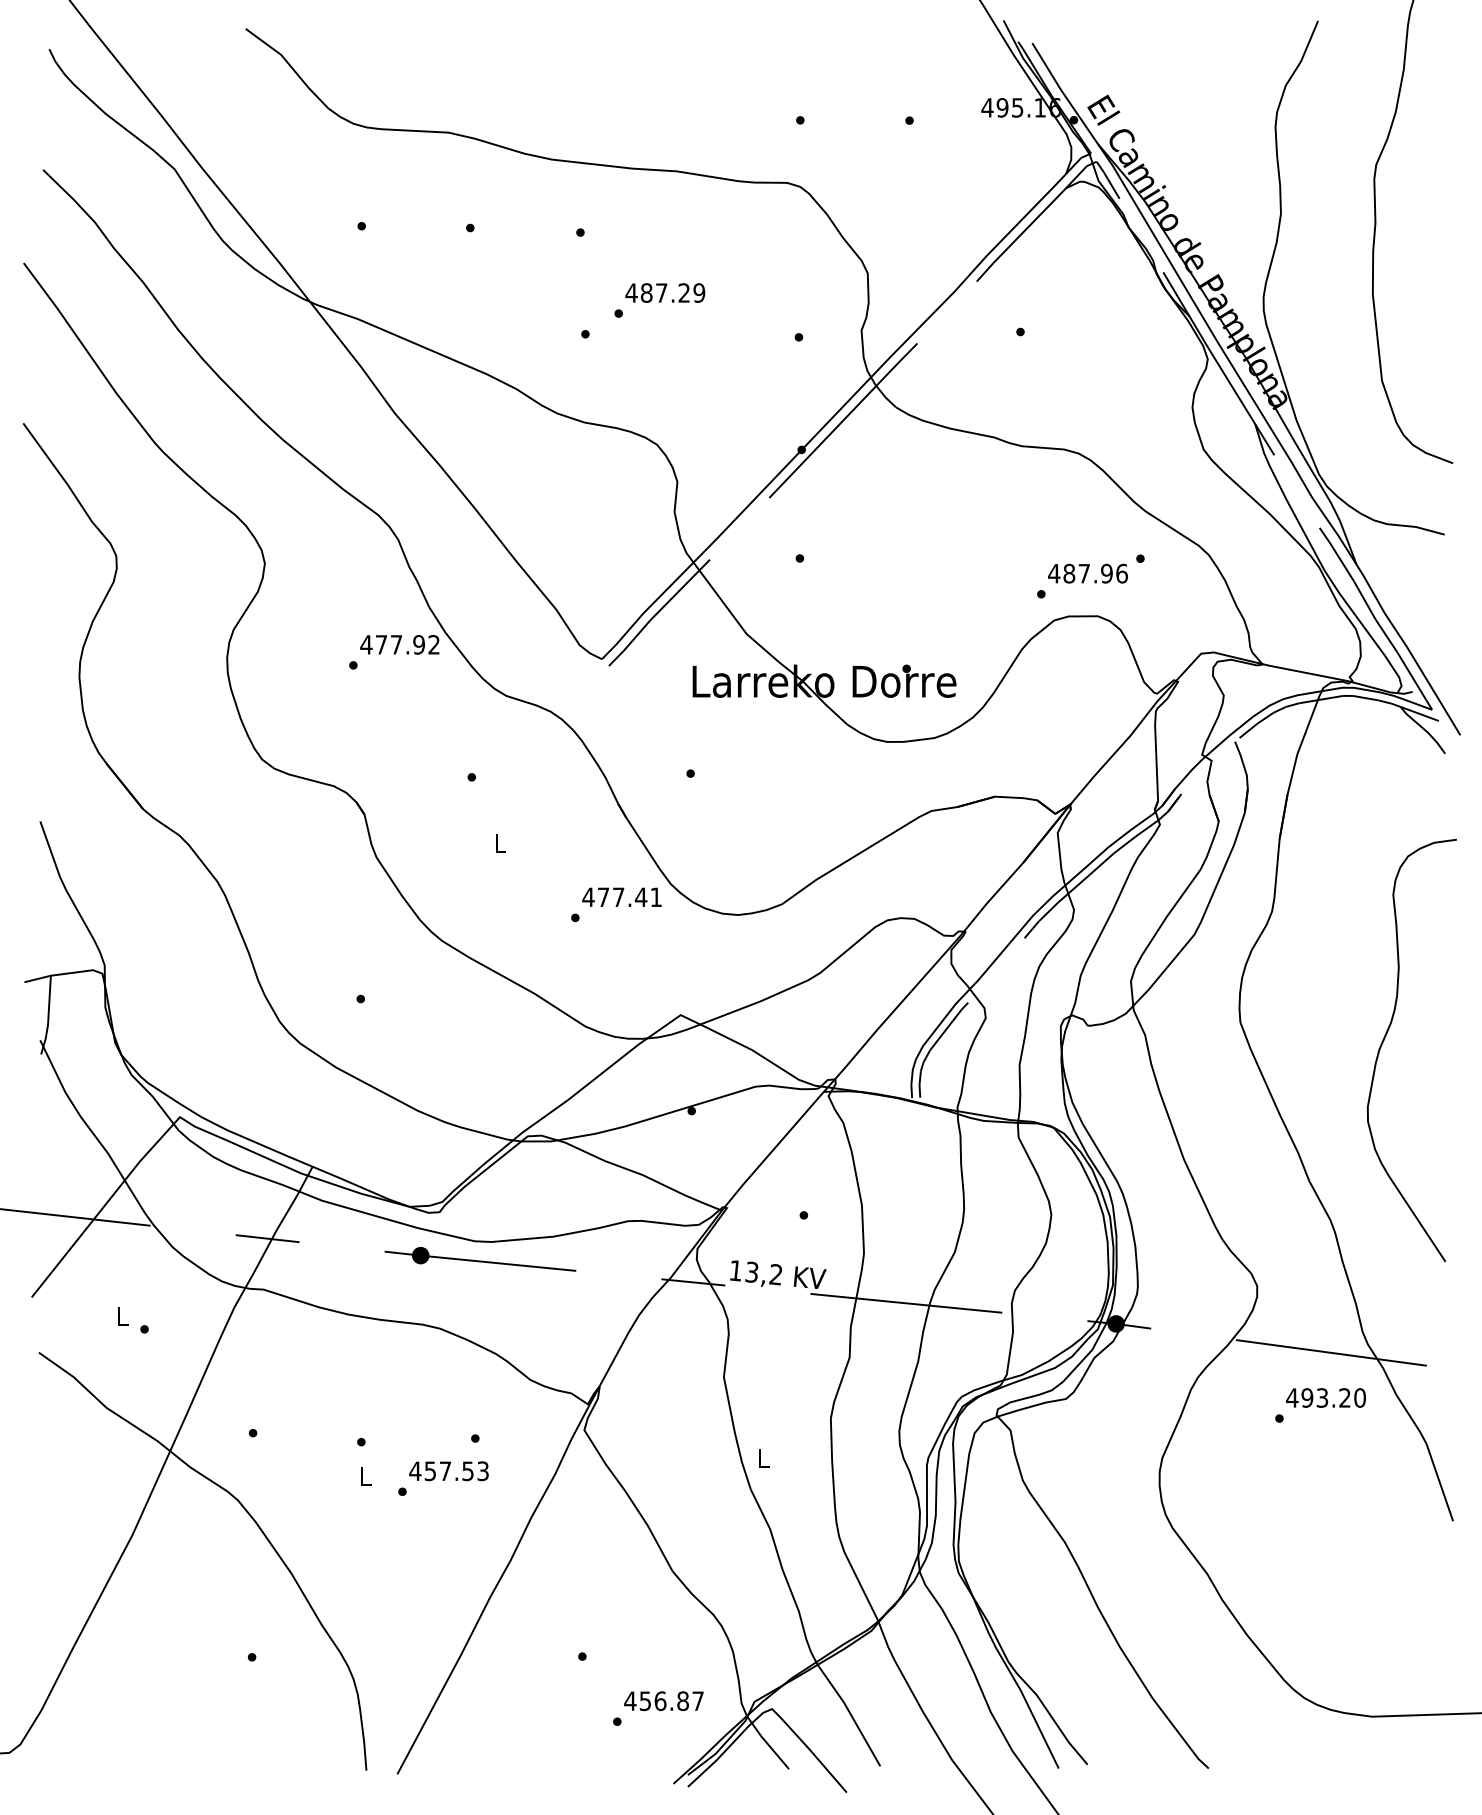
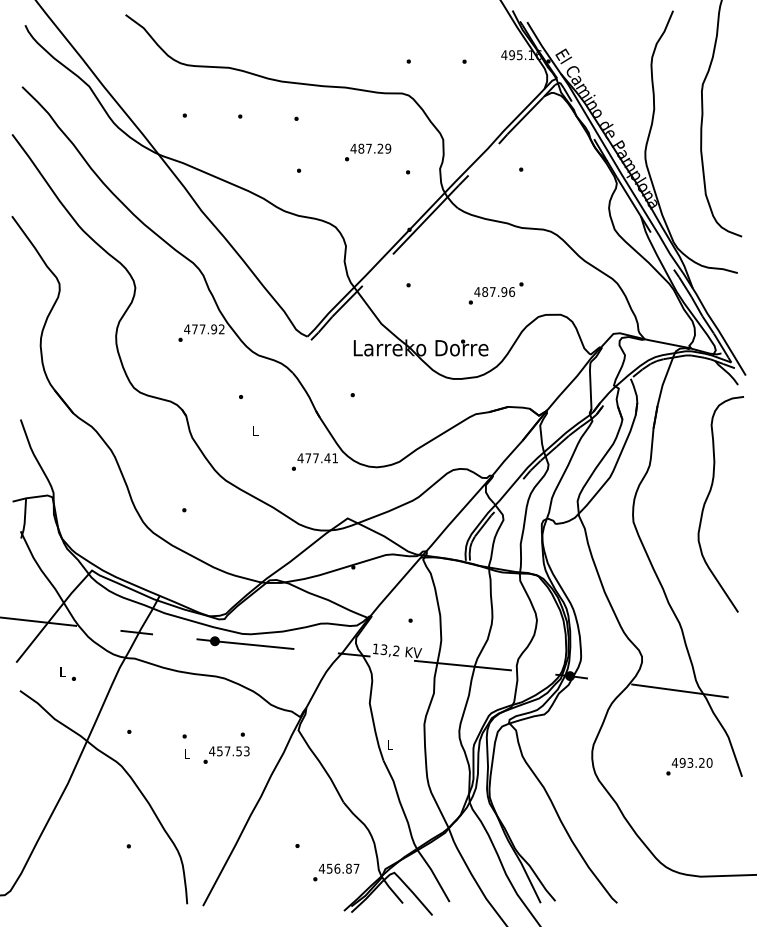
text: (660, 300) -> (368, 152), moved
text: (1089, 576) -> (495, 293), moved
curve: (1387, 1036) -> (708, 497), moved
text: (1320, 1404) -> (689, 766), moved

